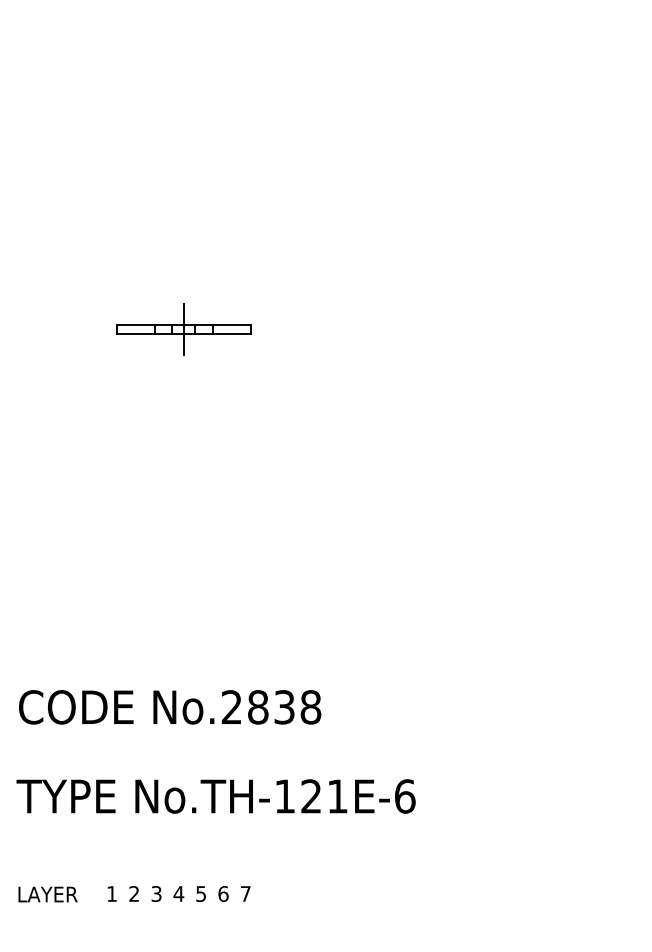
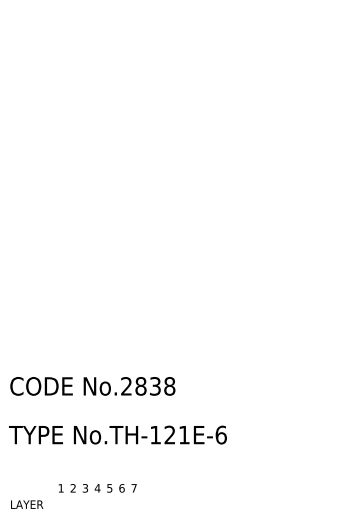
part: (184, 328) -> (100, 179), removed
text: (48, 894) -> (27, 504), moved

